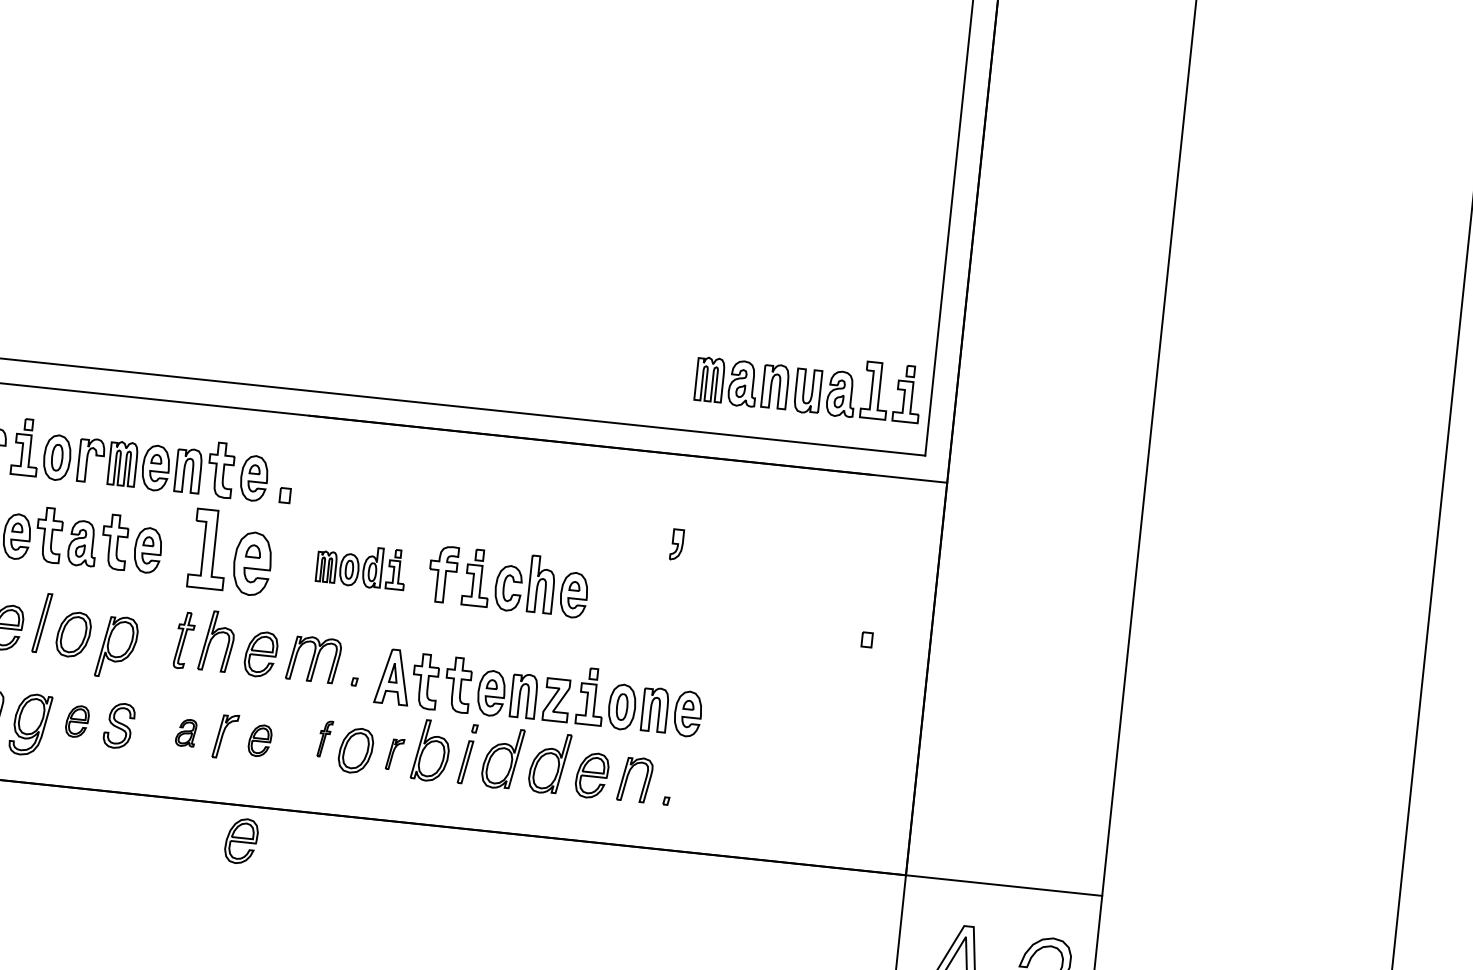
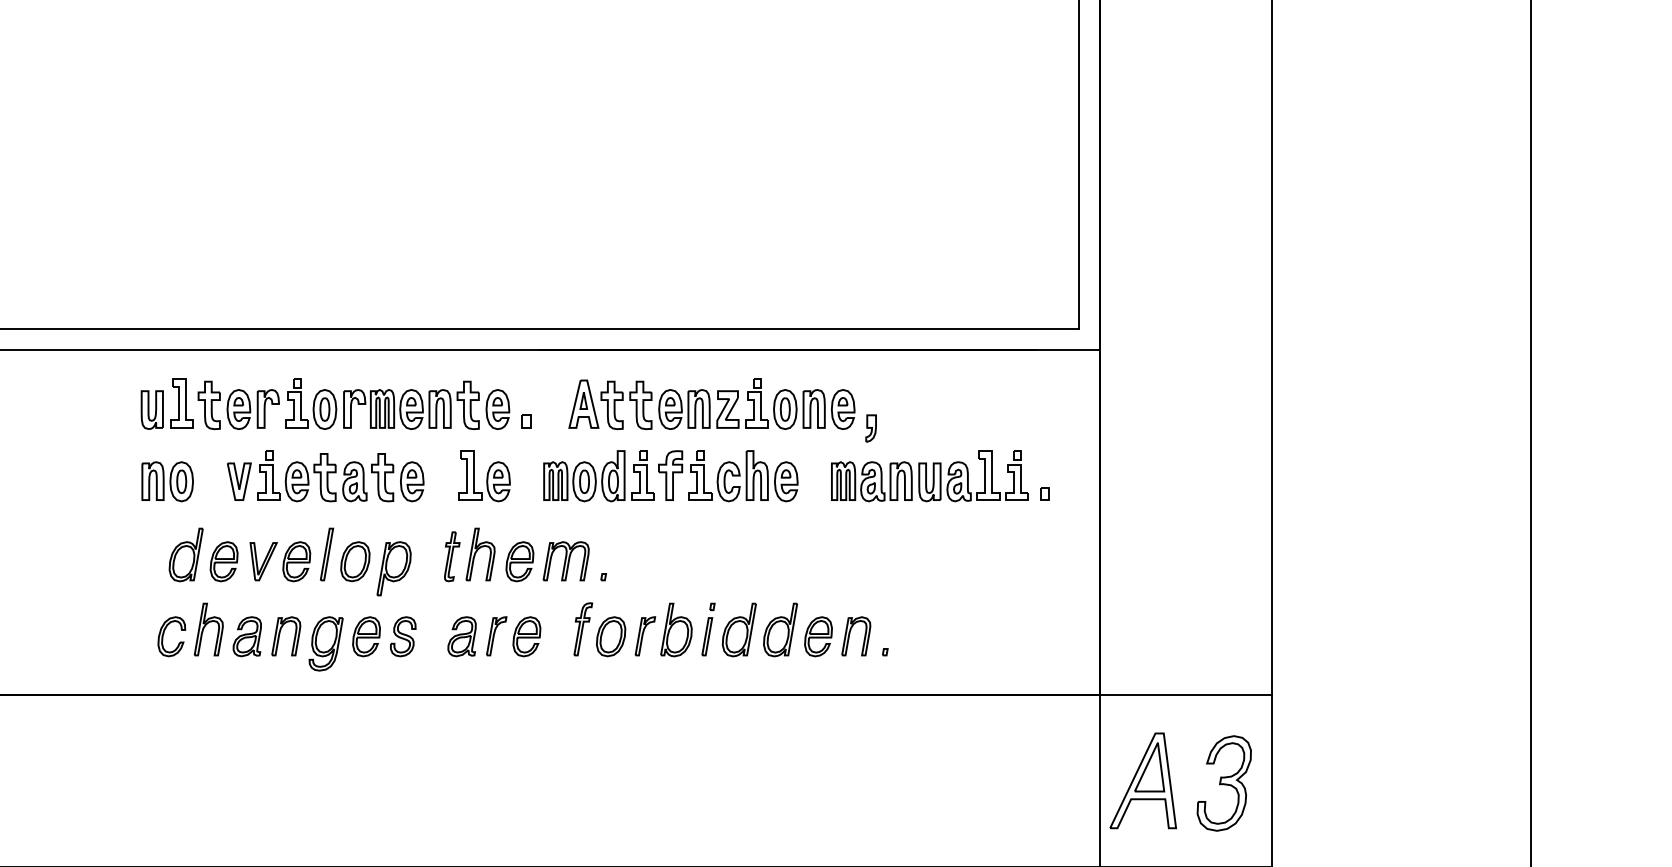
part: (808, 384) -> (929, 476), moved
part: (230, 553) -> (484, 476), size x0.71
part: (360, 566) -> (598, 476), size x1.43
part: (538, 692) -> (711, 404), moved
part: (77, 721) -> (366, 636), size x1.43
part: (185, 732) -> (461, 636), size x1.67
part: (325, 739) -> (583, 629), size x1.67
part: (259, 740) -> (526, 636), size x1.43
part: (395, 754) -> (645, 636), size x1.43
part: (241, 840) -> (519, 725), removed

